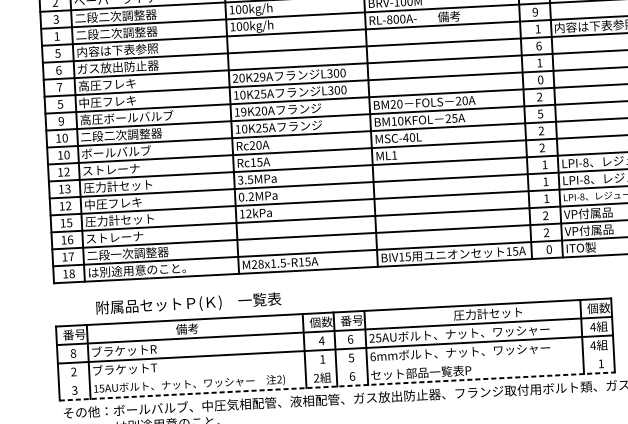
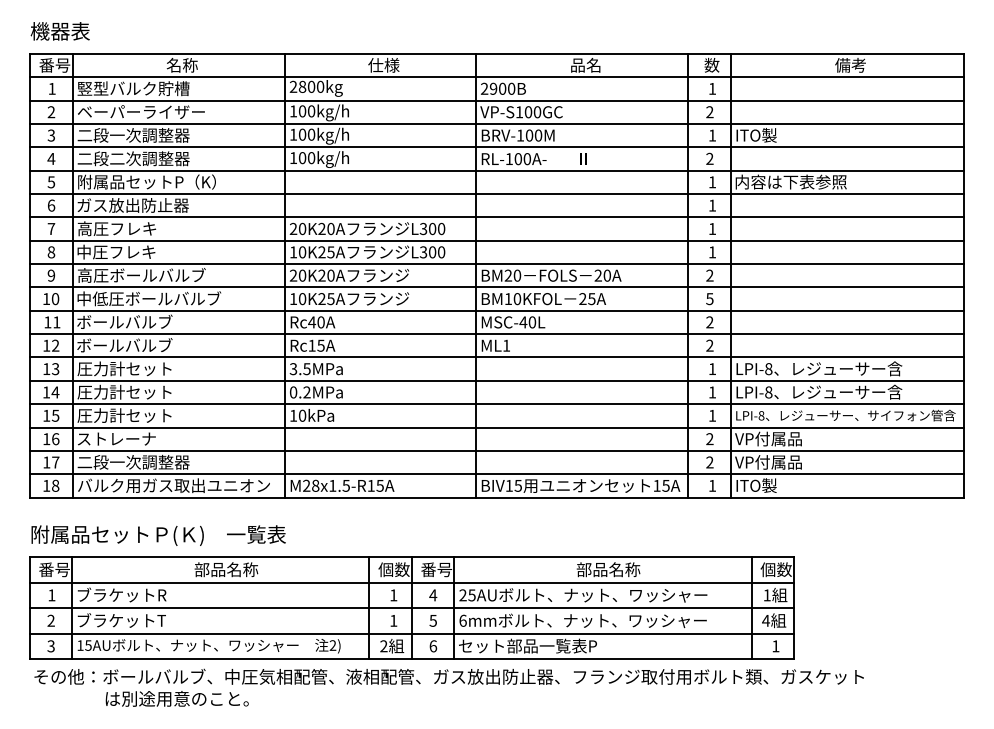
text: (535, 11) -> (709, 158), 9 -> 2
text: (448, 16) -> (590, 158), 備考 -> Ⅱ
text: (104, 17) -> (117, 135), 二段二次調整器 -> 二段一次調整器
text: (389, 20) -> (509, 159), RL-800A- -> RL-100A-
text: (57, 36) -> (51, 158), 1 -> 4
text: (538, 45) -> (712, 205), 6 -> 1
text: (126, 49) -> (146, 181), 内容は下表参照 -> 附属品セットP（K）
text: (262, 76) -> (330, 228), 20K29A -> 20K20A
text: (540, 80) -> (712, 252), 0 -> 1
text: (60, 104) -> (51, 252), 5 -> 8
text: (240, 112) -> (297, 275), 19K20A -> 20K20A
text: (133, 134) -> (149, 298), 二段二次調整器 -> 中低圧ボールバルブ
text: (252, 145) -> (312, 322), Rc20A -> Rc40A
text: (66, 155) -> (56, 322), 10 -> 11
text: (117, 169) -> (124, 345), ストレーナ -> ボールバルブ
text: (118, 202) -> (124, 391), 中圧フレキ -> 圧力計セット
text: (68, 205) -> (55, 392), 12 -> 14
text: (248, 213) -> (302, 415), 12kPa -> 10kPa
text: (549, 249) -> (712, 485), 0 -> 1
text: (157, 269) -> (173, 485), は別途用意のこと。 -> バルク用ガス取出ユニオン
text: (188, 304) -> (158, 535), moved
text: (487, 313) -> (623, 569), 圧力計セット -> 部品名称
text: (593, 327) -> (767, 595), 4 -> 1
text: (199, 328) -> (226, 569), 備考 -> 部品名称
text: (350, 339) -> (433, 595), 6 -> 4
text: (321, 341) -> (393, 595), 4 -> 1
text: (73, 353) -> (51, 595), 8 -> 1
line: (336, 367) -> (411, 633), added
line: (337, 386) -> (412, 659), dashed -> solid

